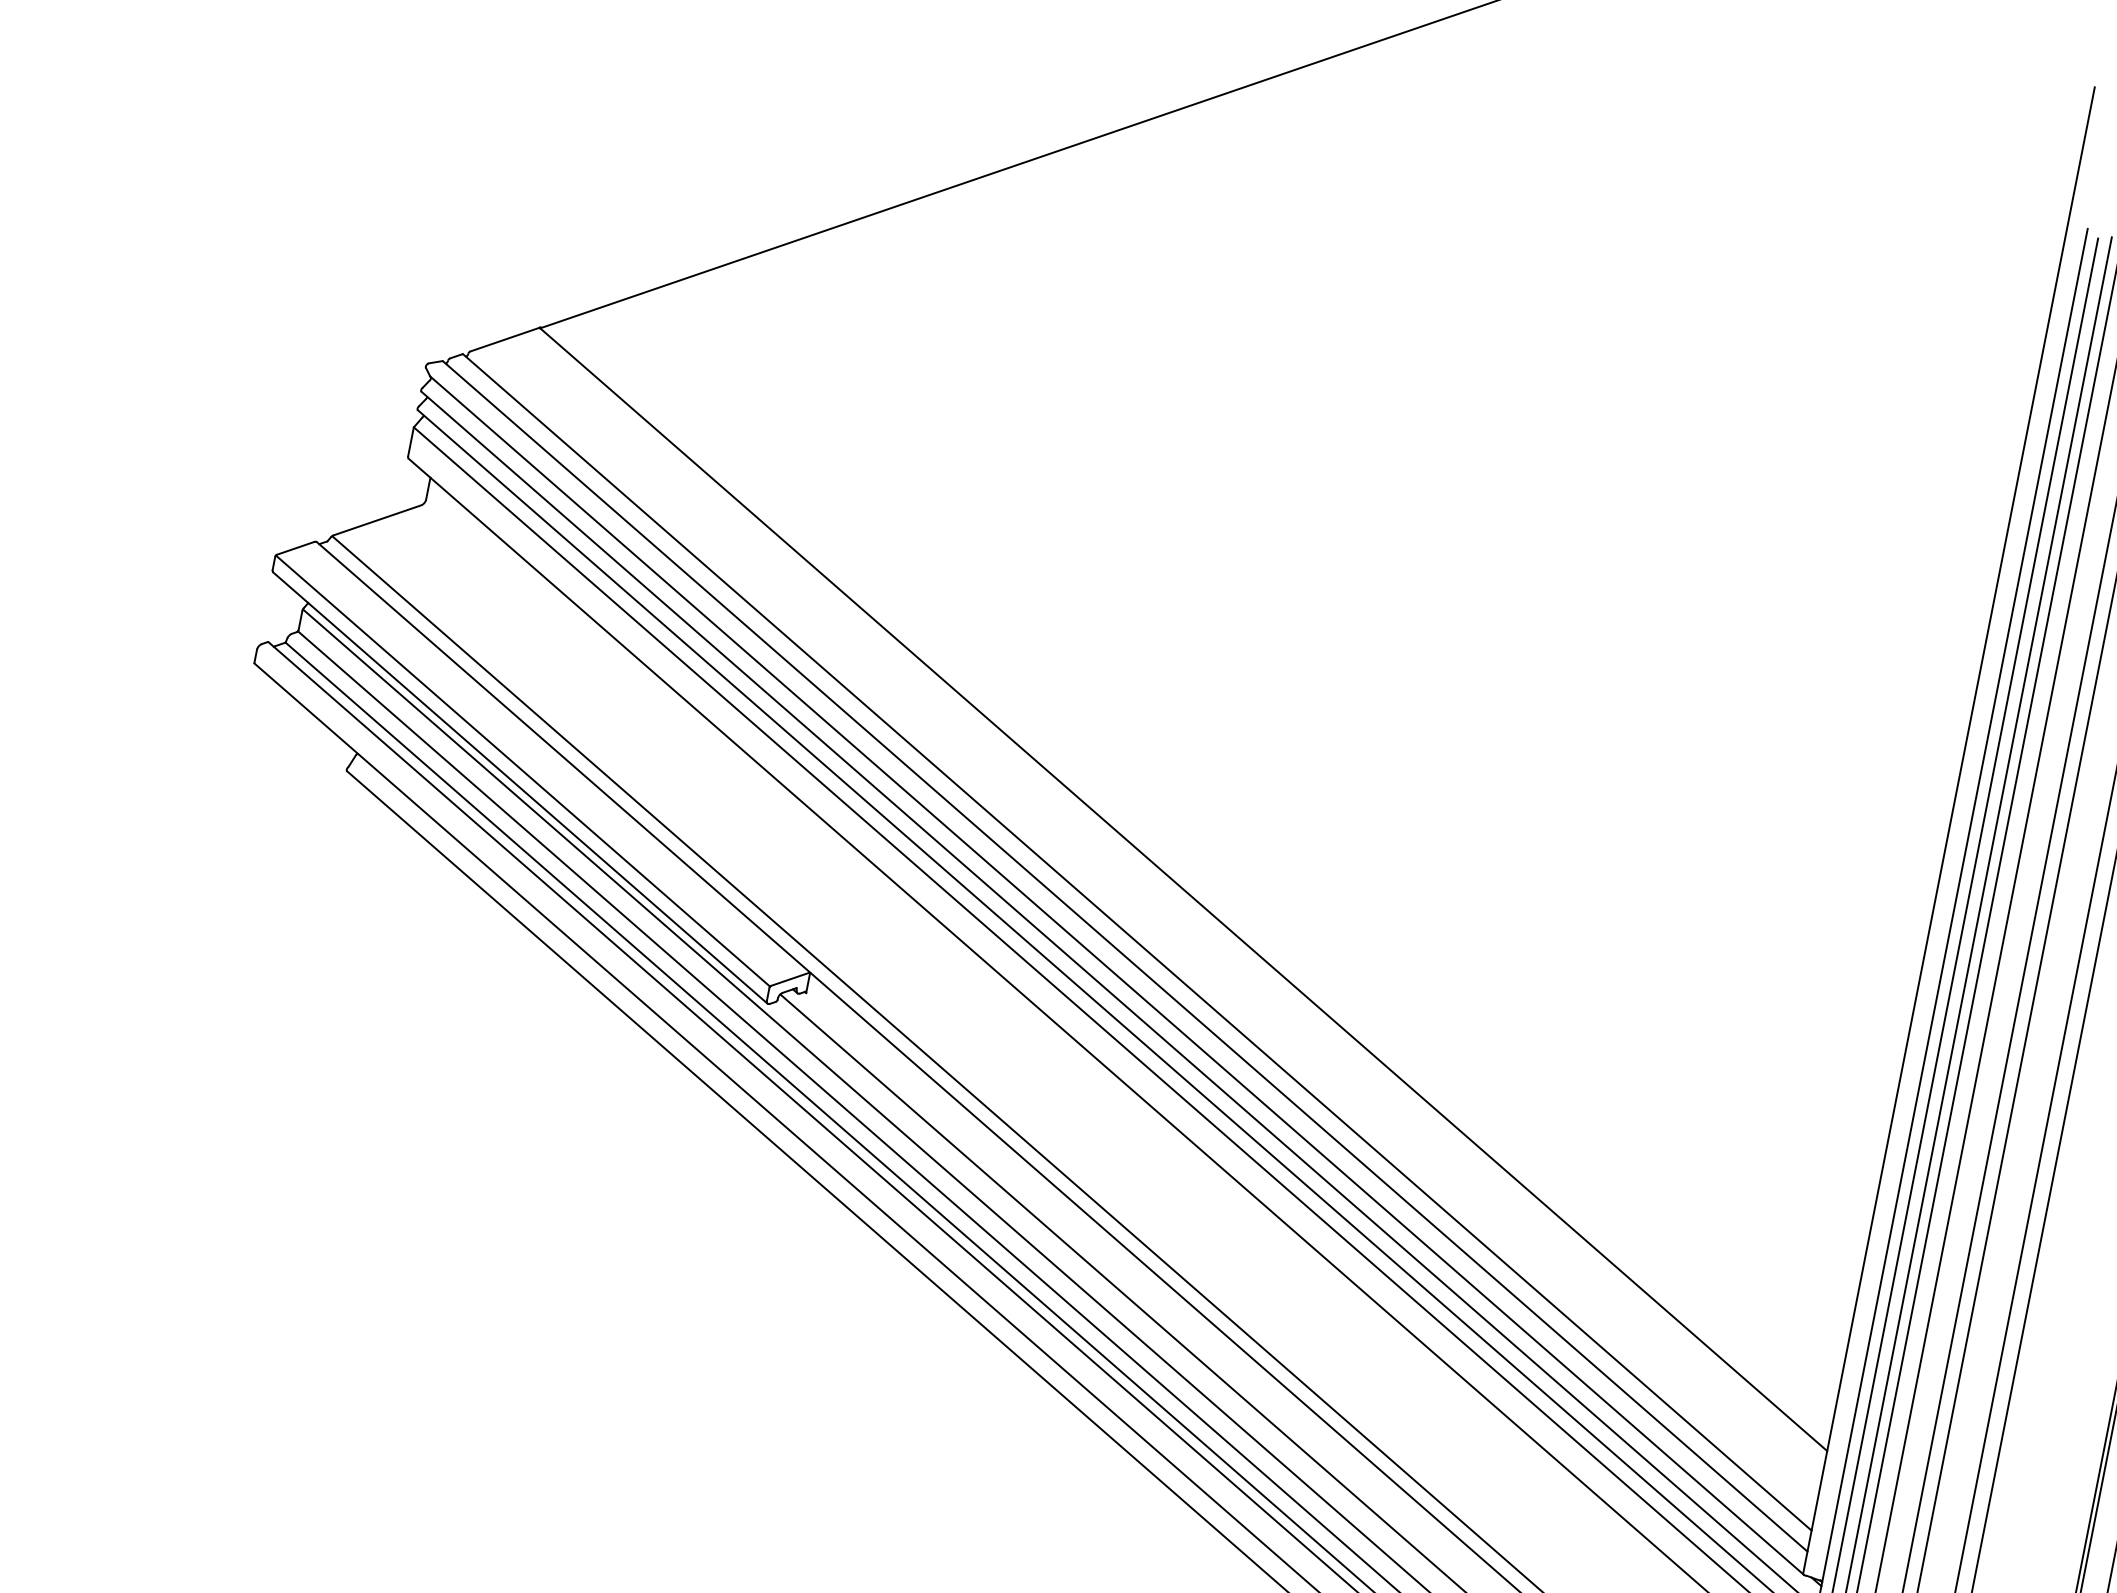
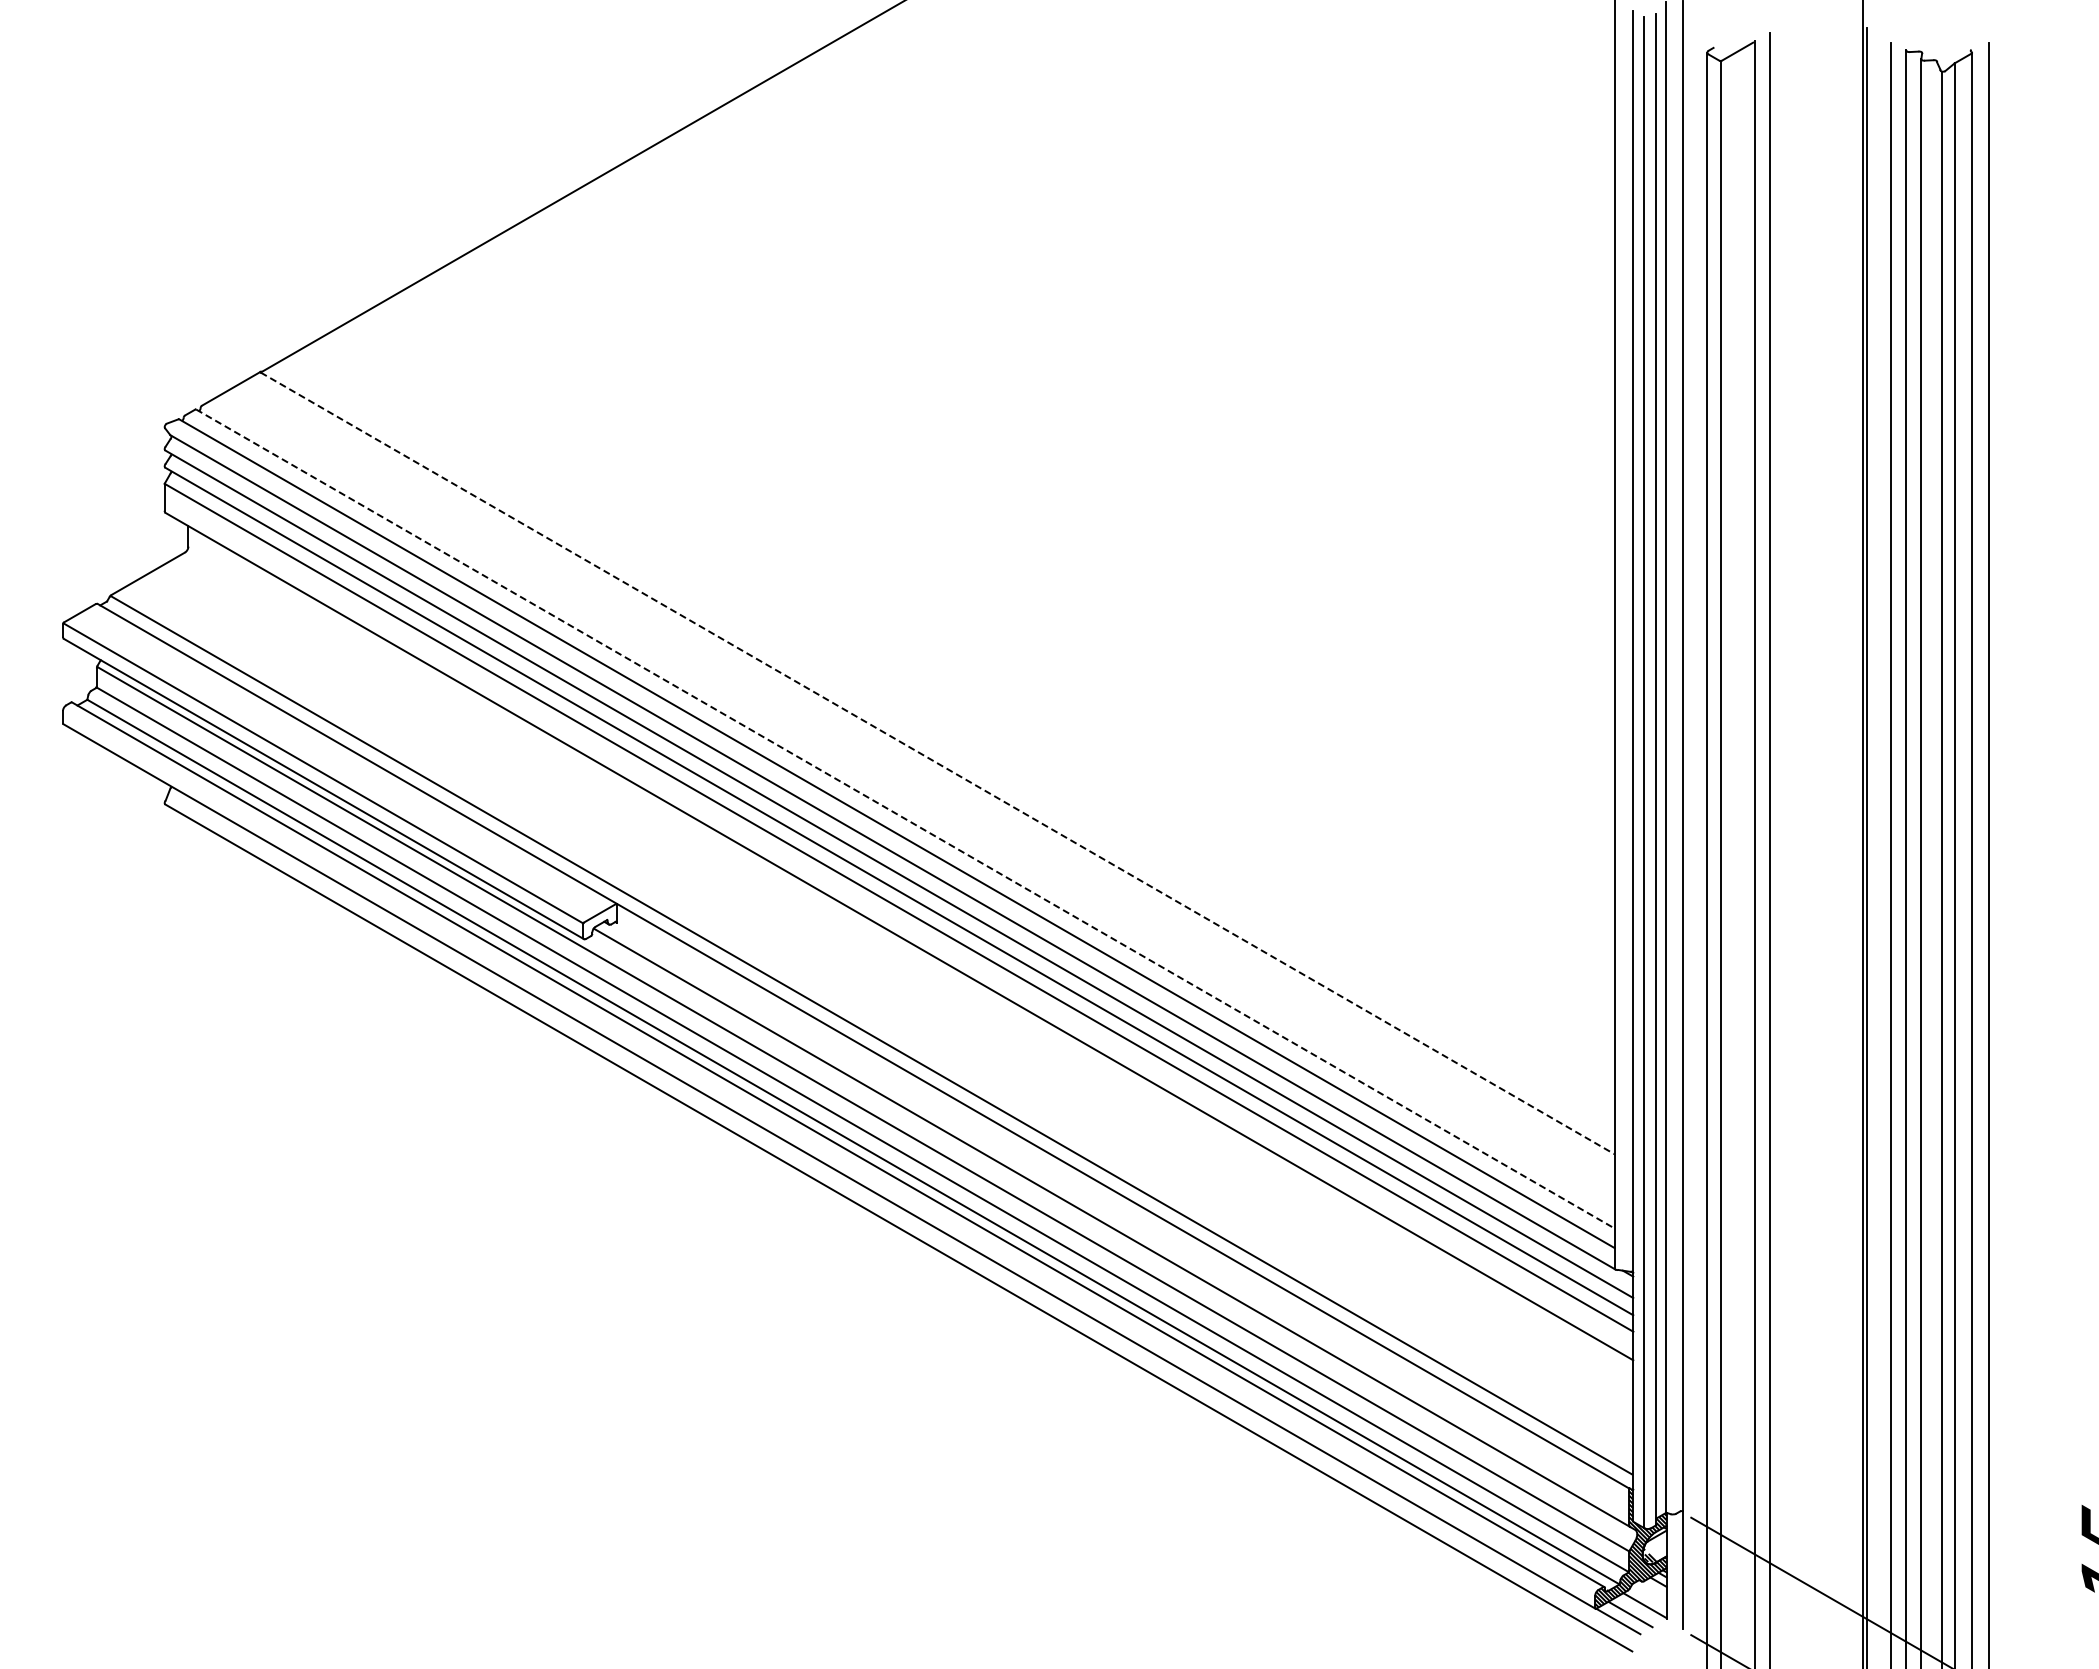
line: (1183, 889) -> (937, 763), solid -> dashed
line: (1137, 943) -> (905, 819), solid -> dashed

